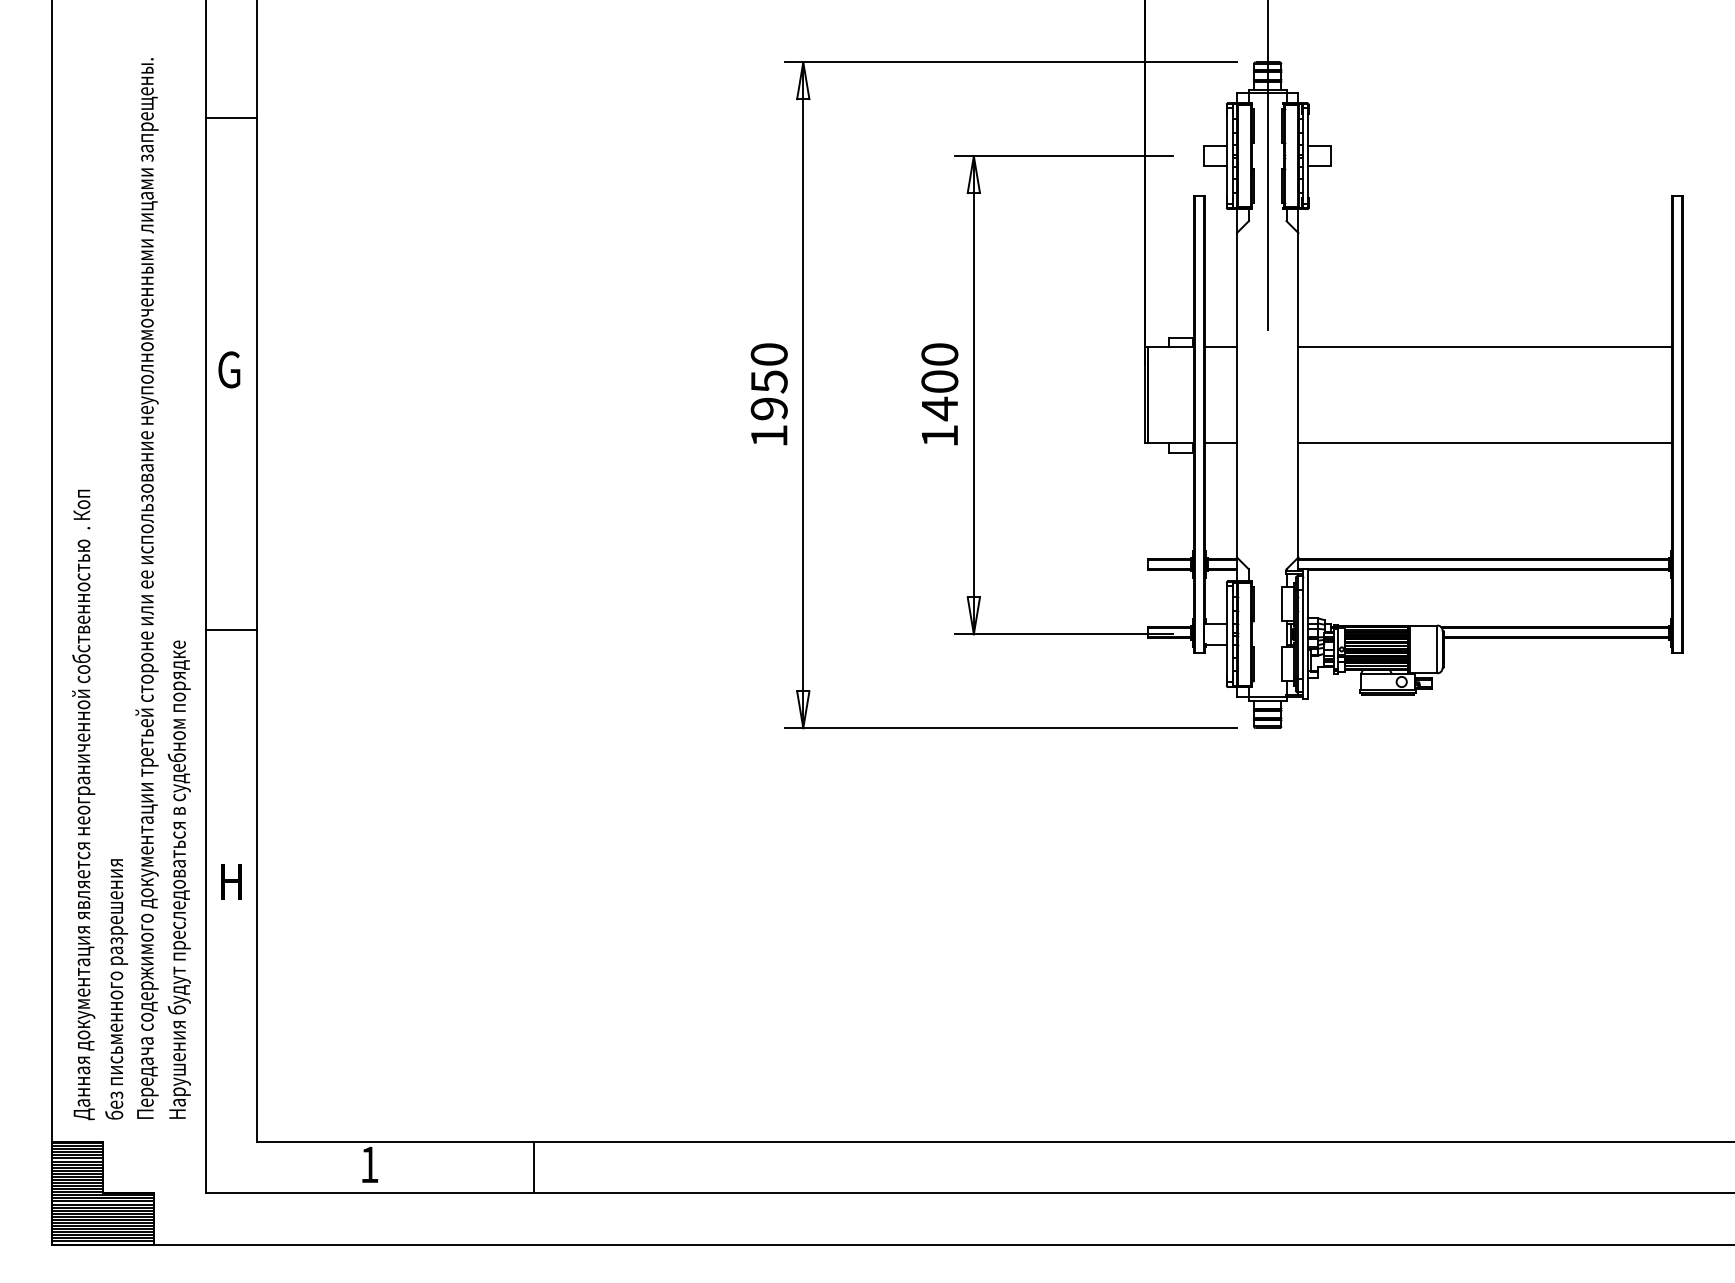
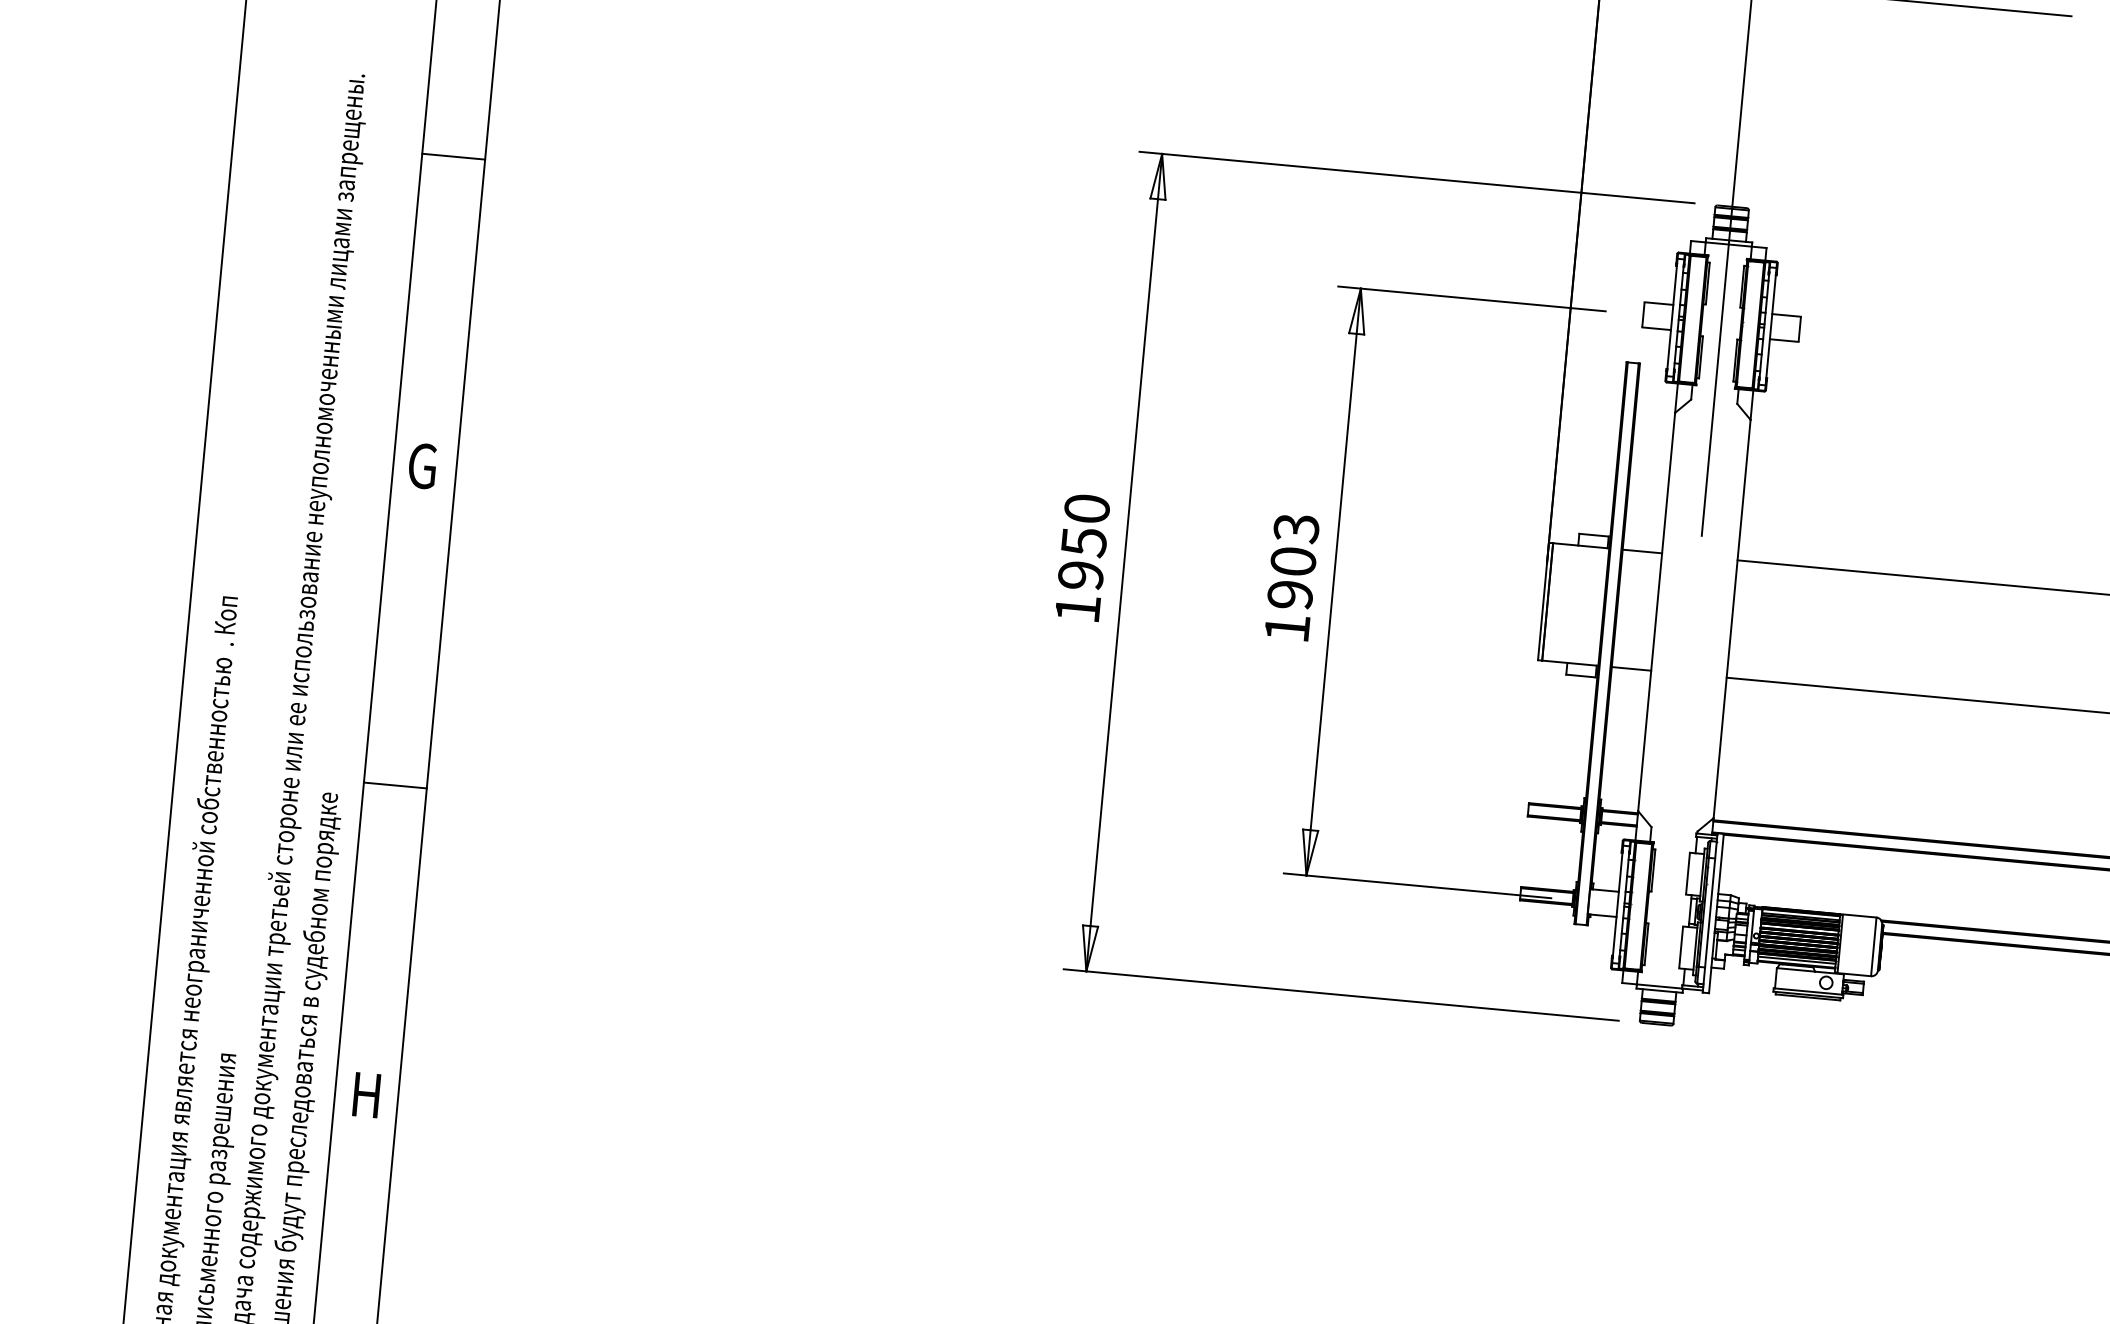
text: (939, 382) -> (1292, 562), 1400 -> 1903

